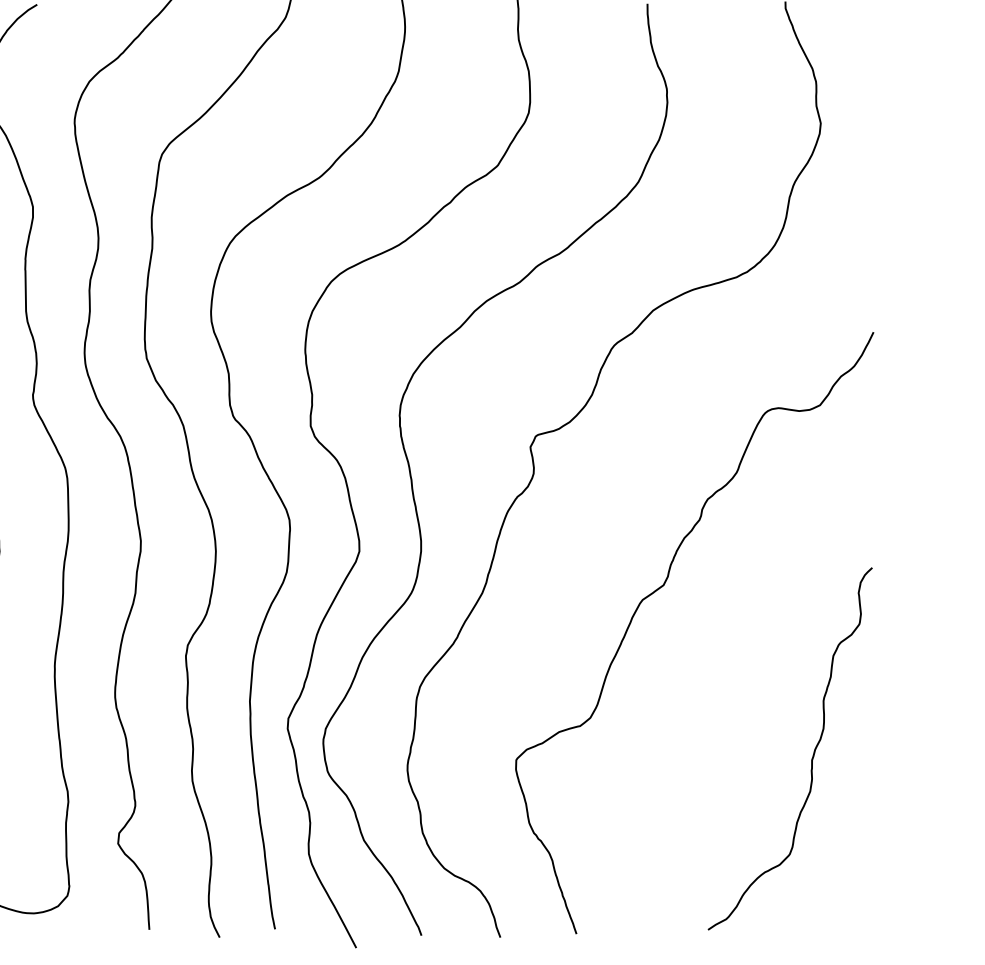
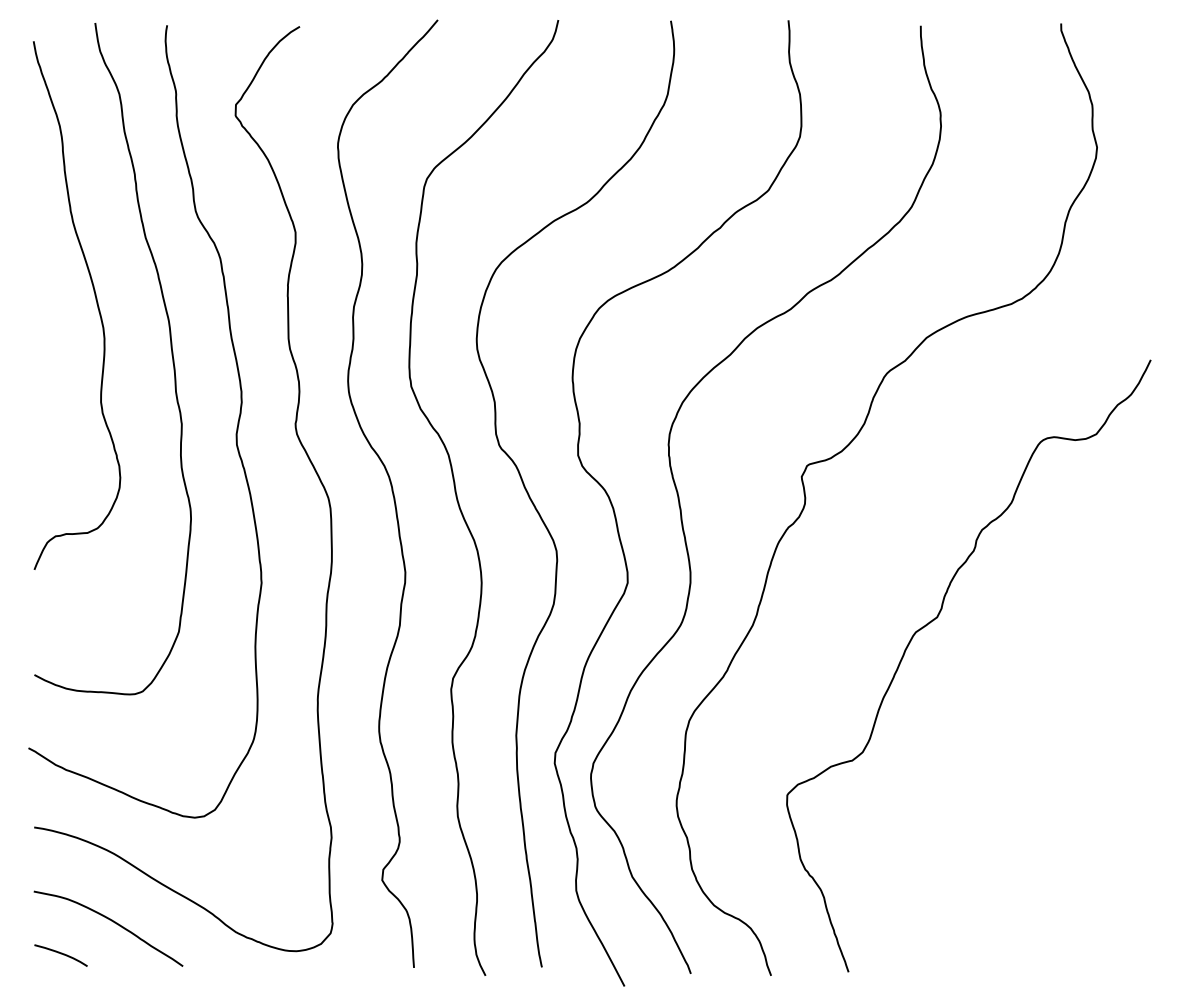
curve: (813, 752) -> (1089, 787), removed

